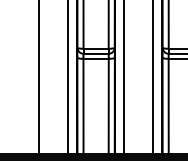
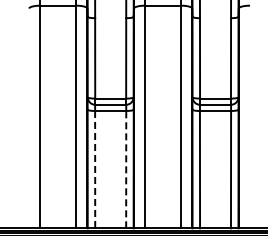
line: (83, 106) -> (95, 169), solid -> dashed
line: (108, 106) -> (126, 169), solid -> dashed

